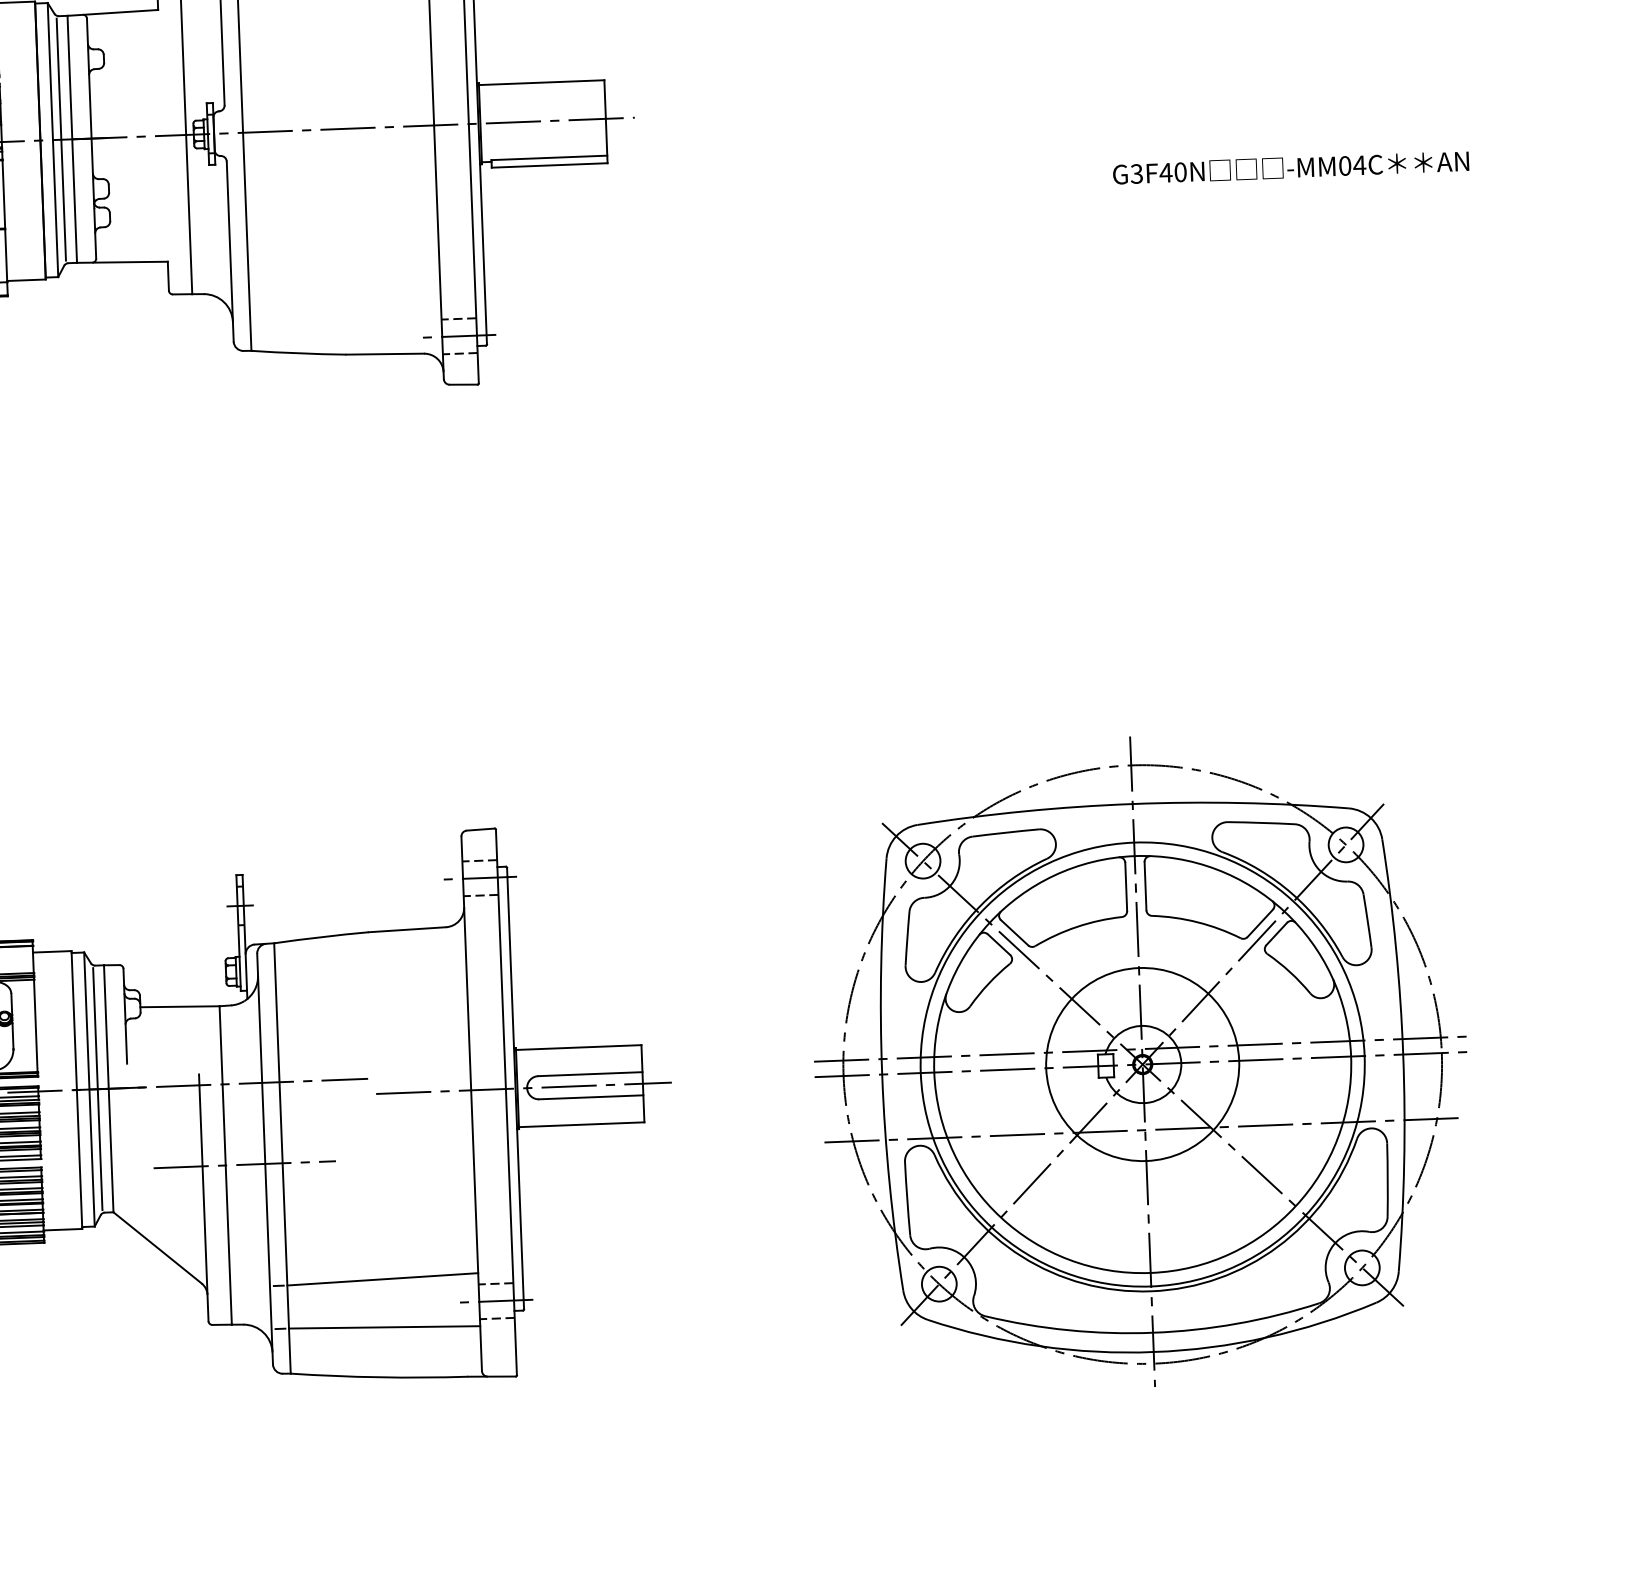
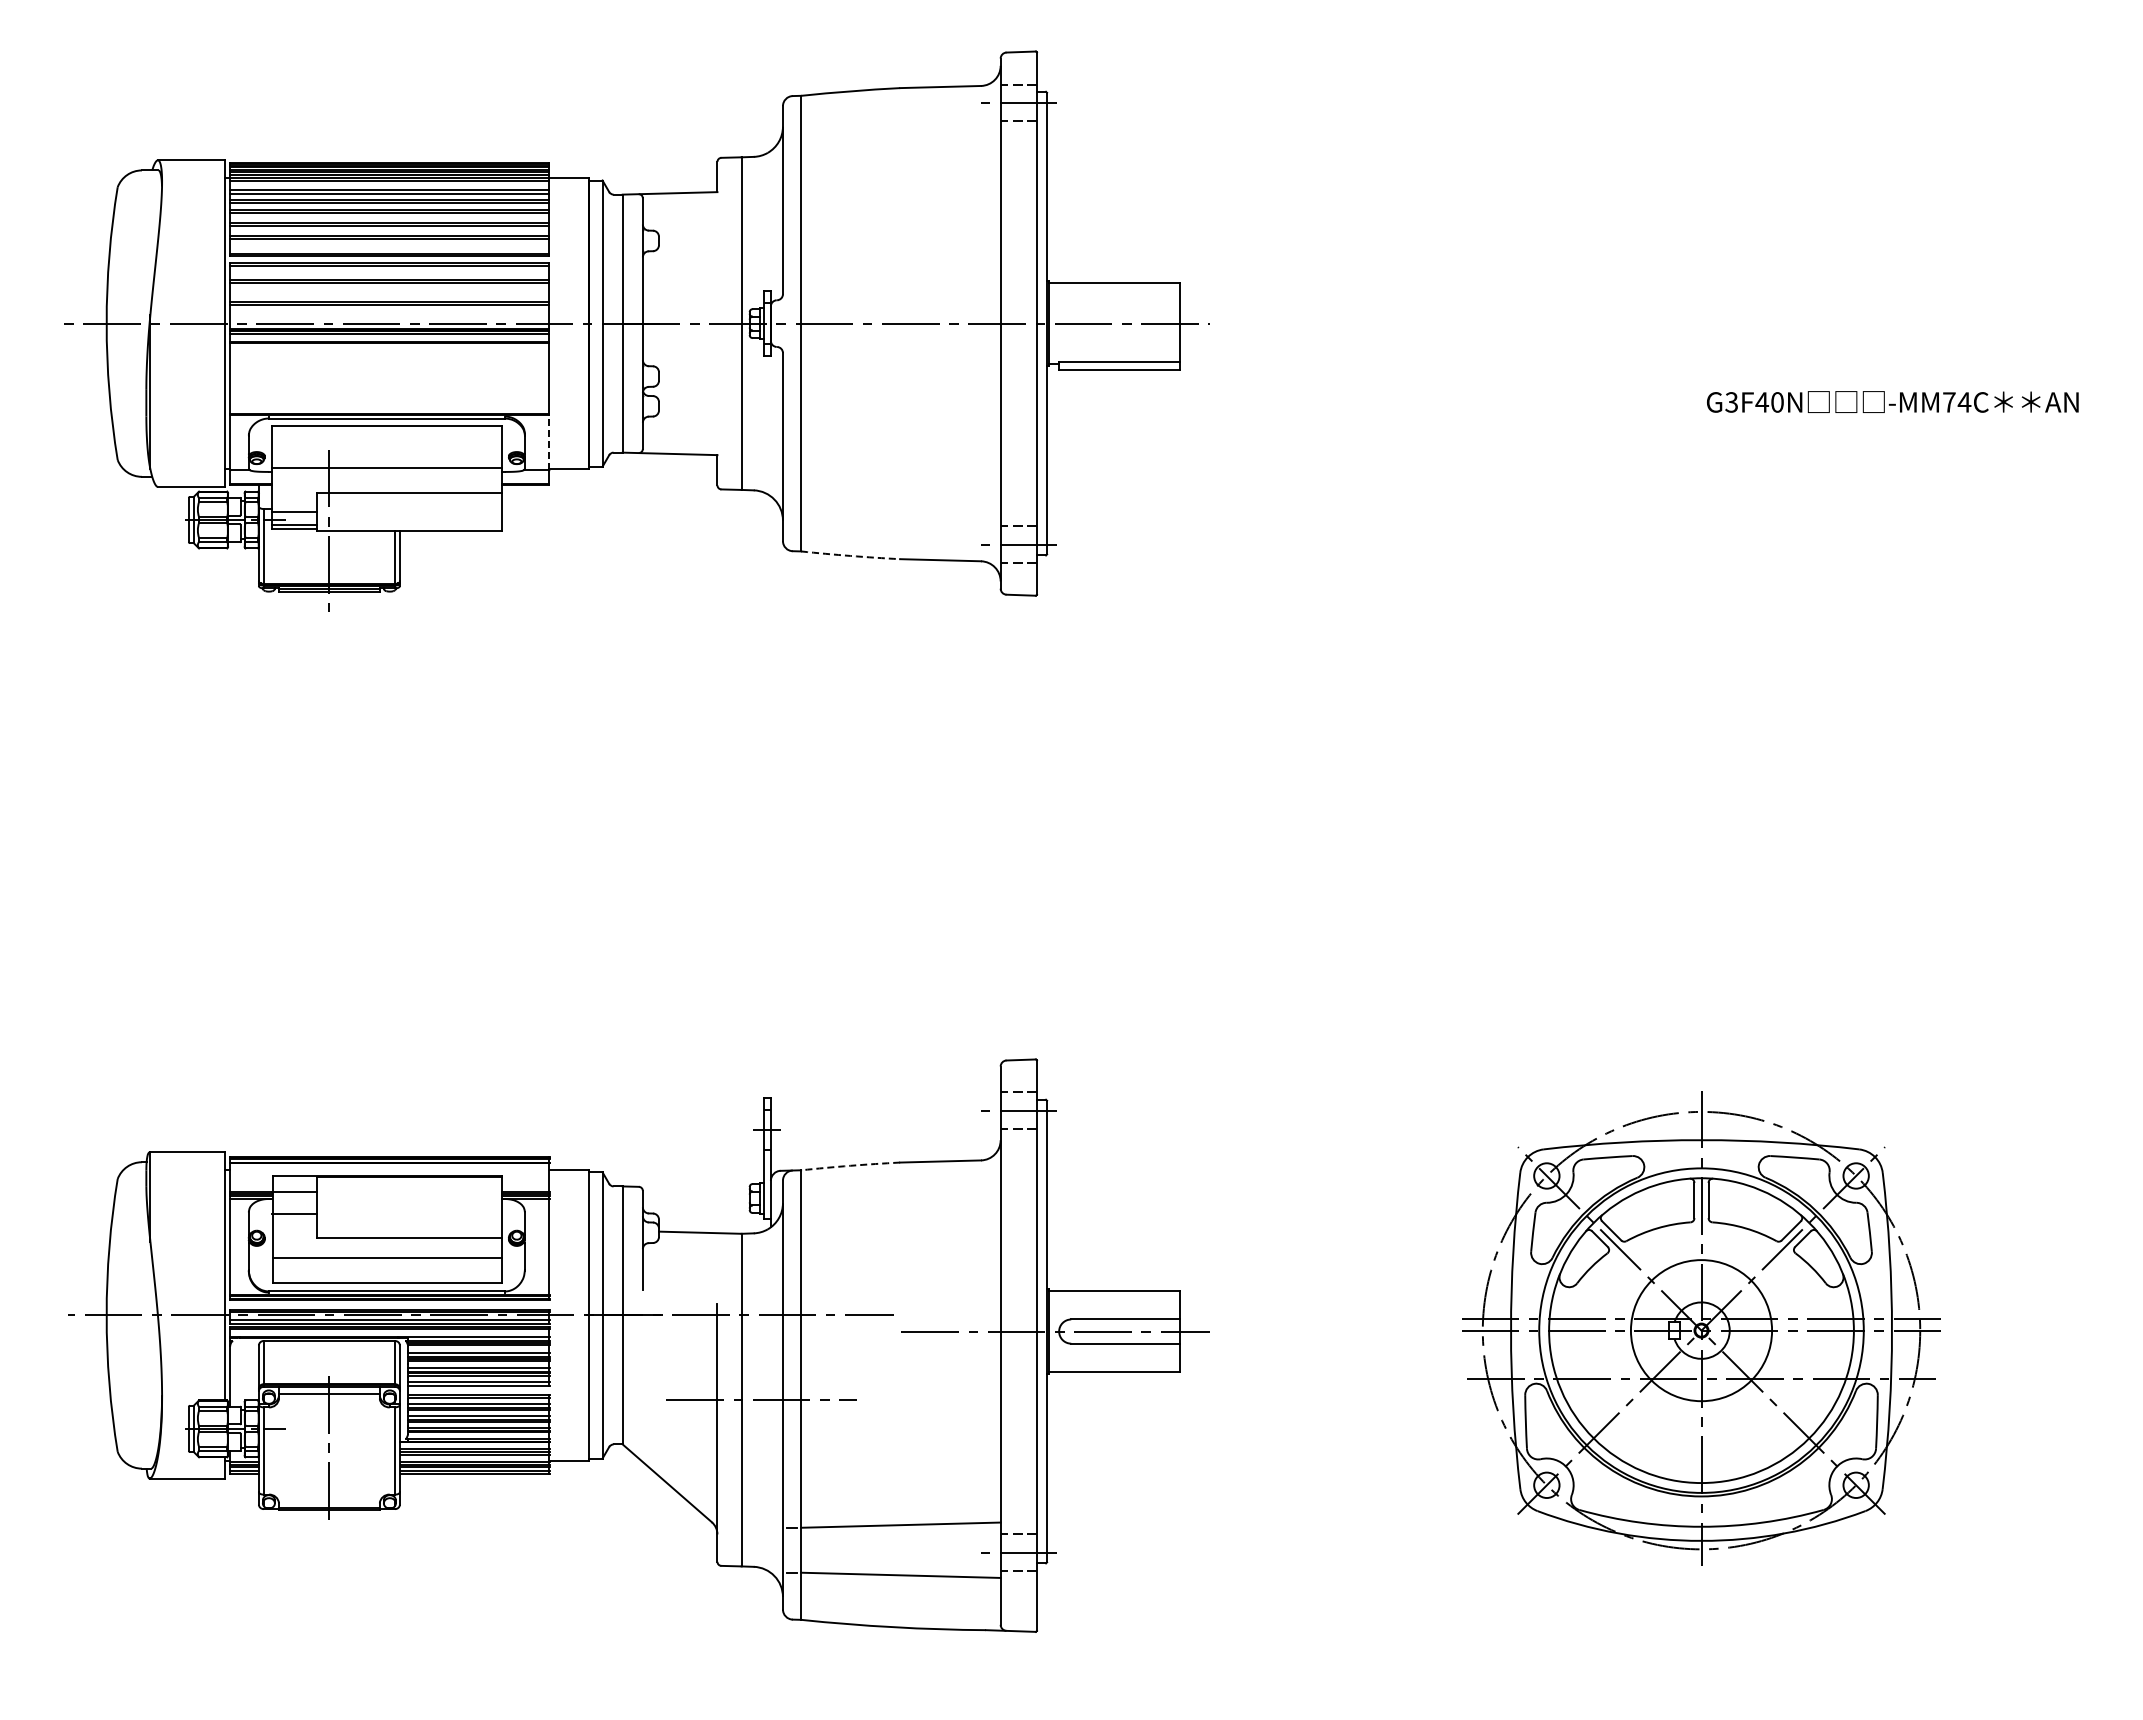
line: (61, 139) -> (611, 323), removed
text: (1345, 166) -> (1949, 402), -MM04C -> -MM74C
line: (6, 255) -> (549, 442), solid -> dashed
arc: (298, 352) -> (850, 555), solid -> dashed
arc: (321, 936) -> (850, 1165), solid -> dashed
part: (1140, 1061) -> (1699, 1328), size x0.7
line: (97, 1088) -> (611, 1314), removed

